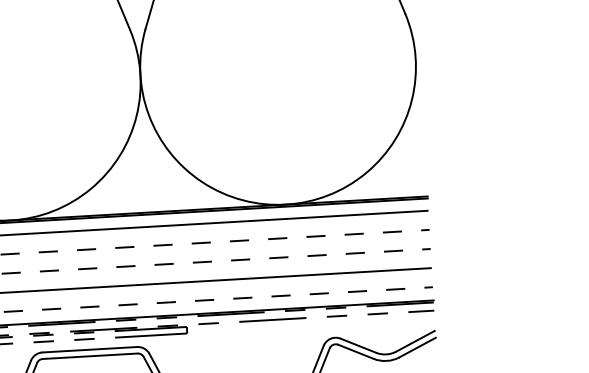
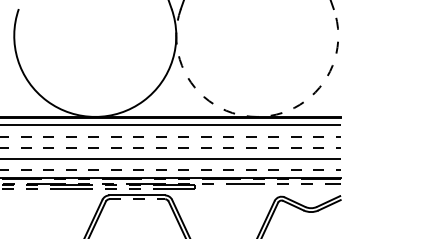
arc: (286, 203) -> (257, 116), solid -> dashed
line: (90, 356) -> (137, 199), solid -> dashed

